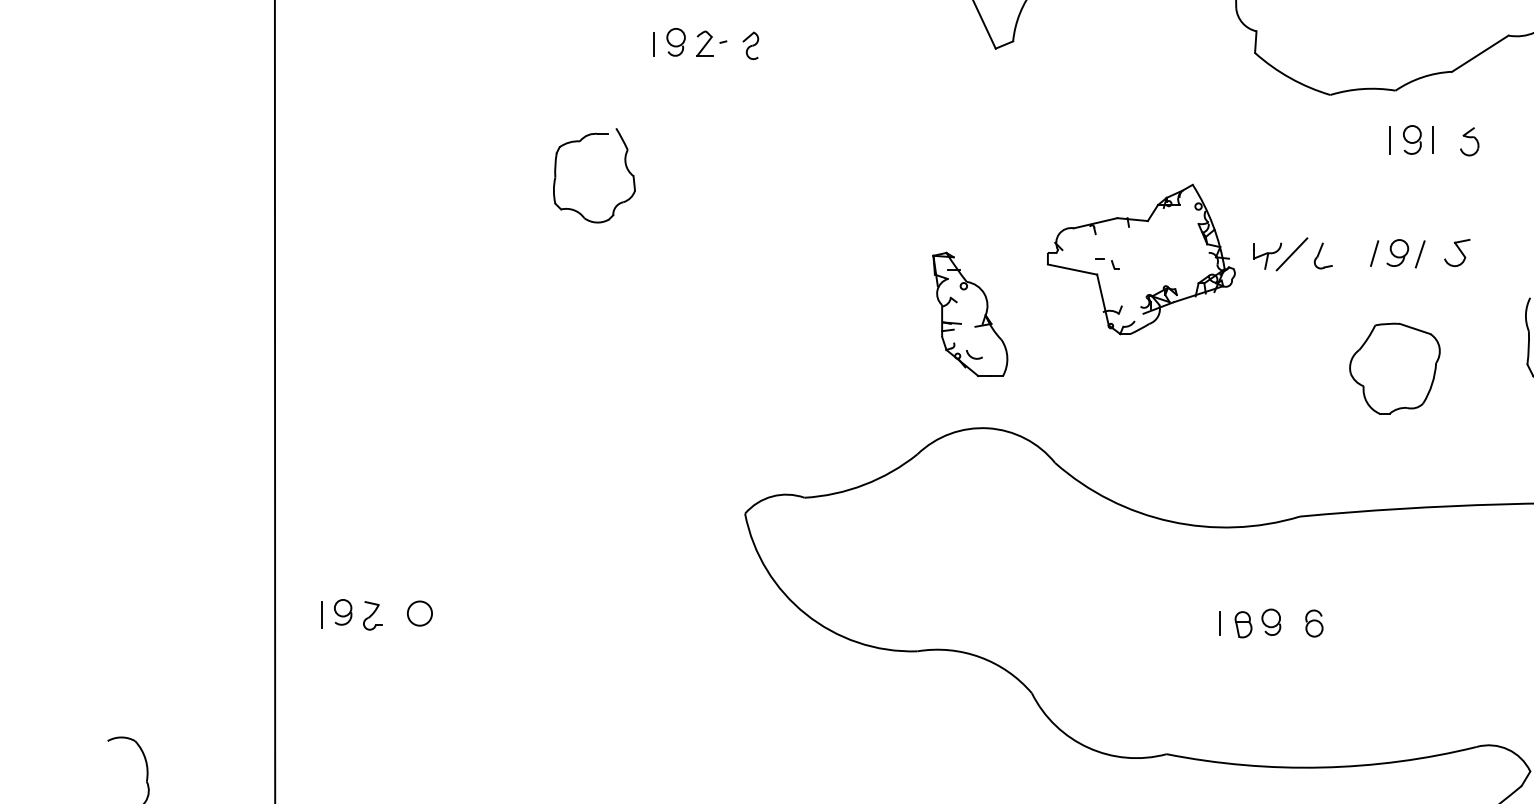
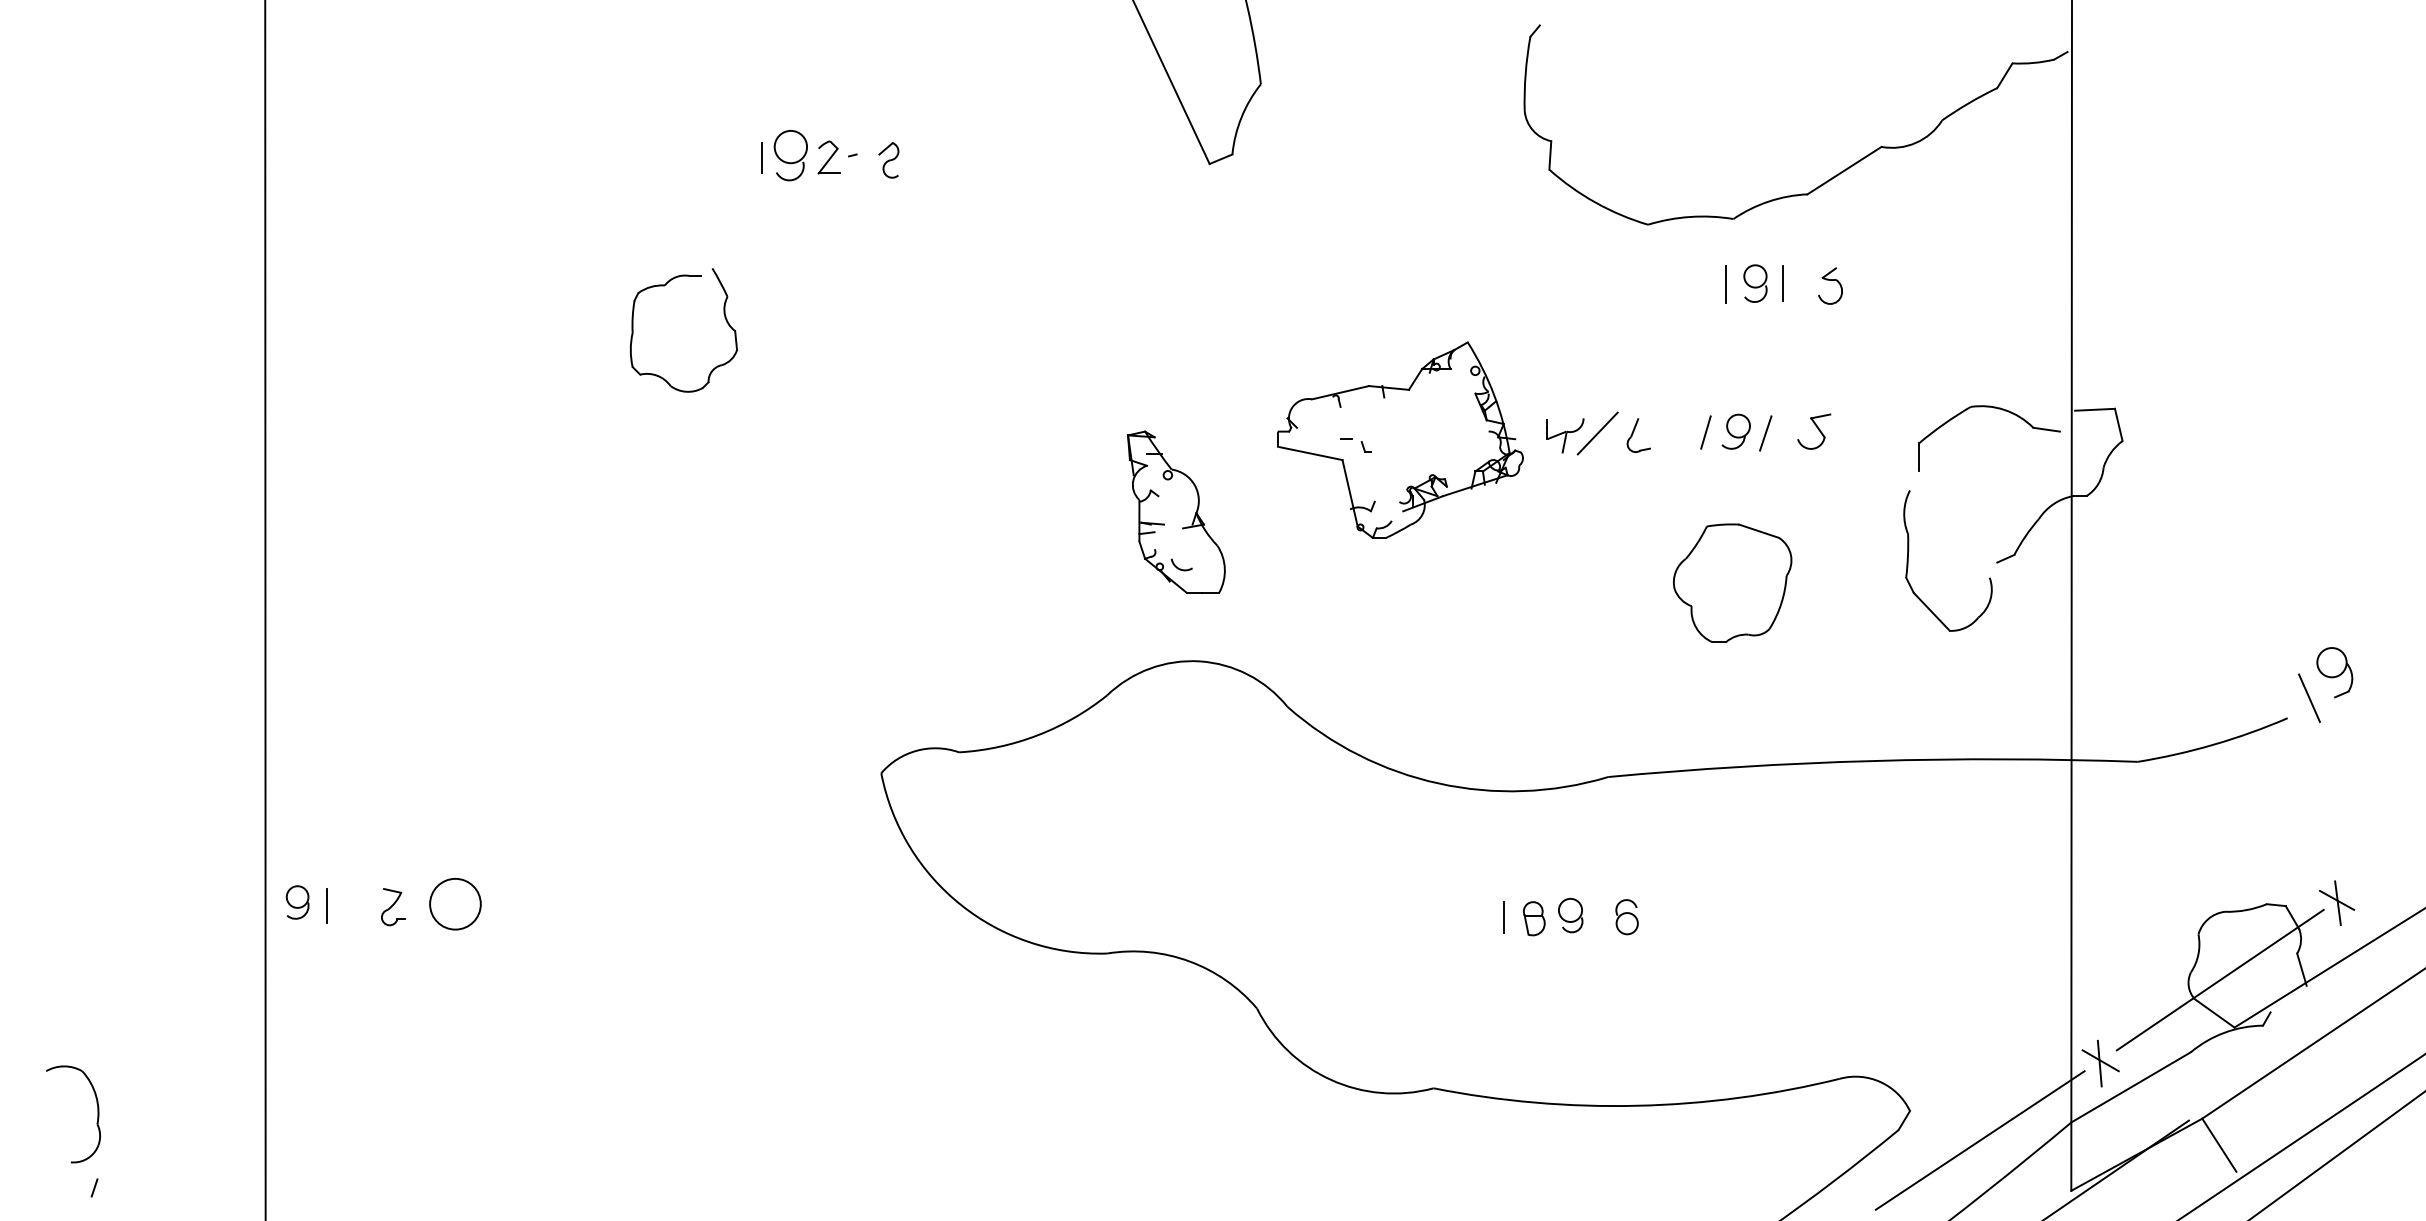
part: (675, 42) -> (790, 155), size x1.4
part: (343, 612) -> (297, 902), moved
circle: (419, 613) -> (454, 903), size x1.6

